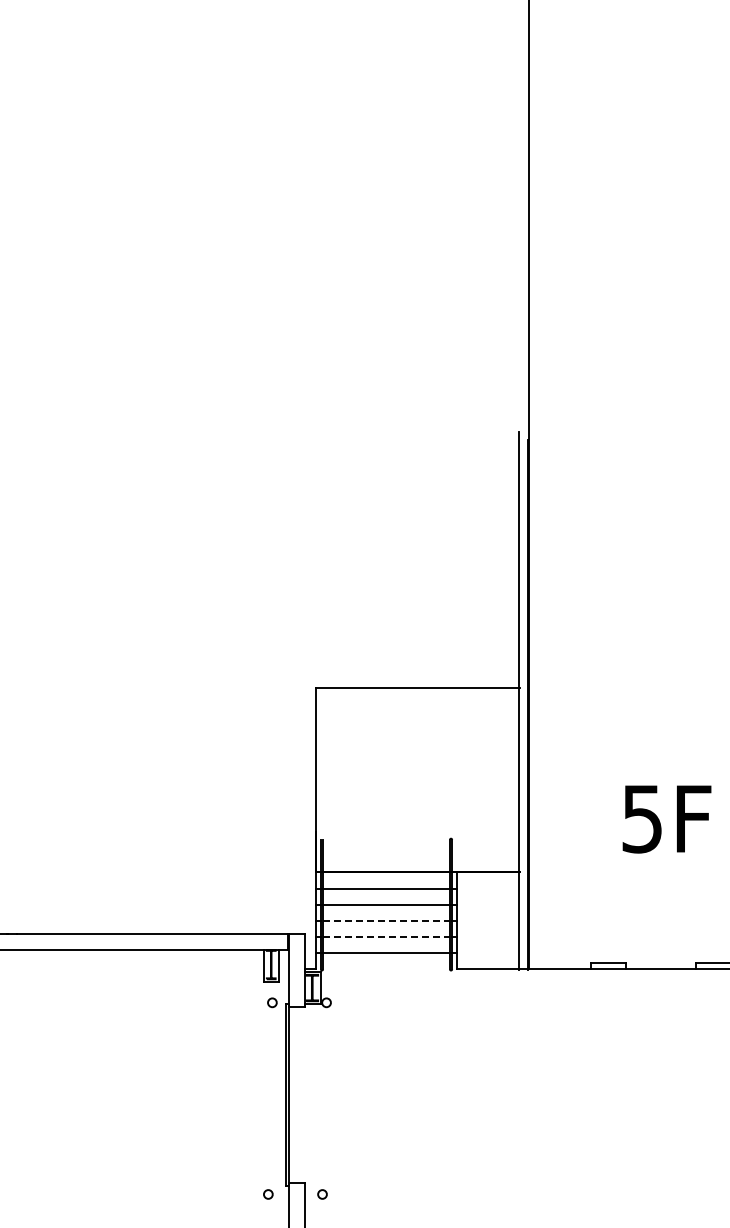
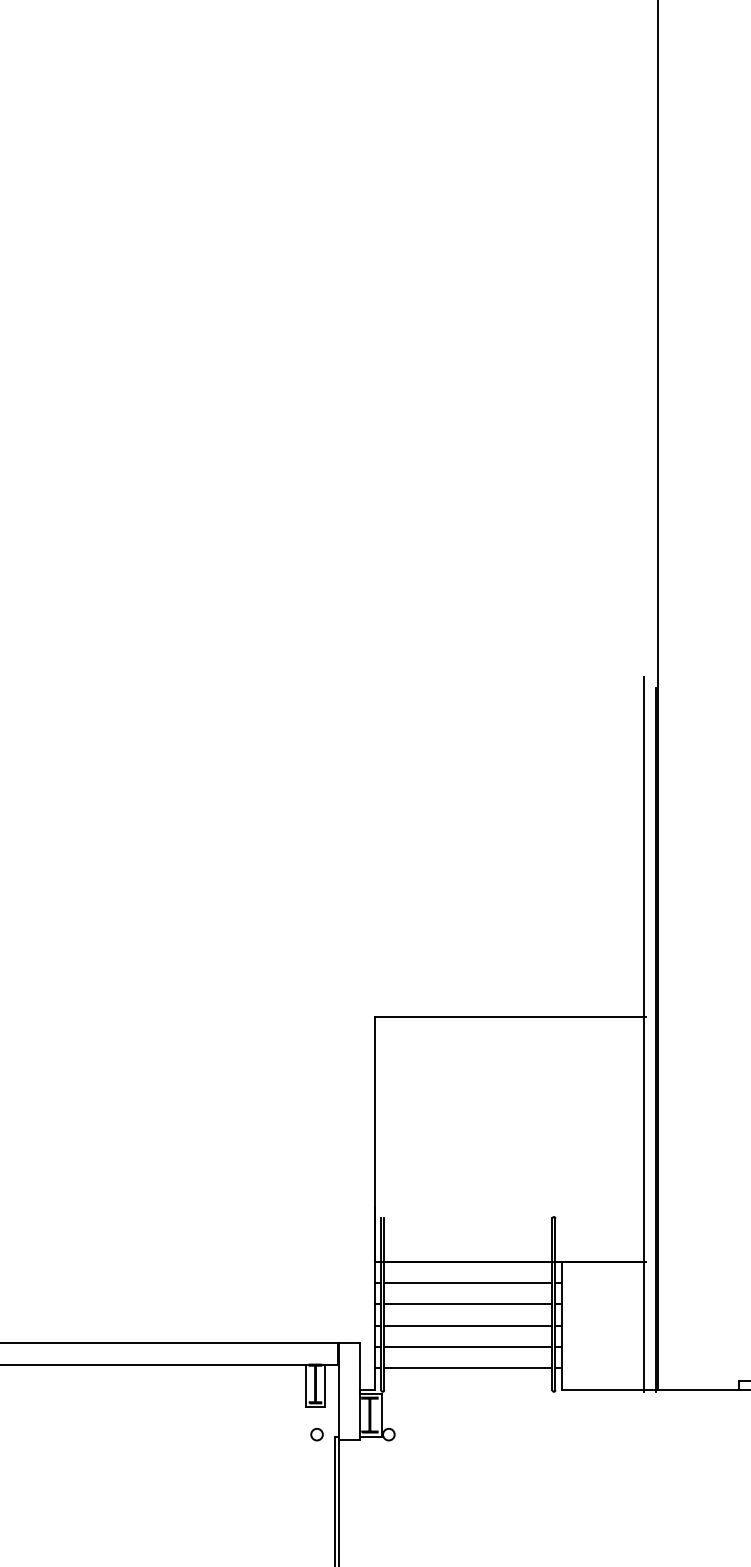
line: (387, 920) -> (469, 1325), dashed -> solid
line: (387, 936) -> (469, 1346), dashed -> solid

